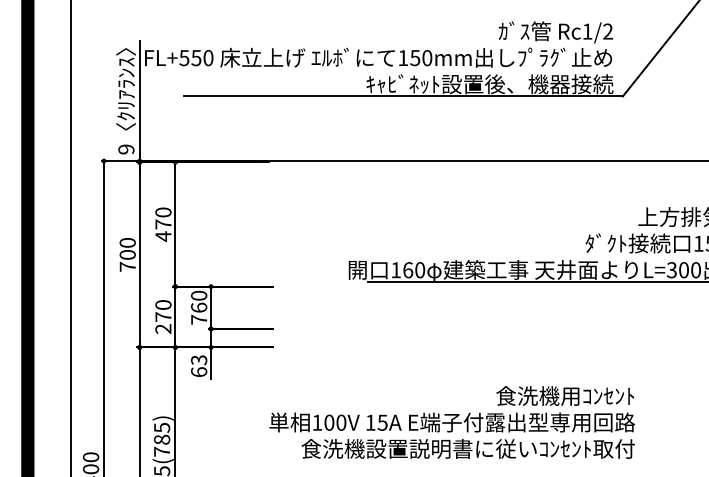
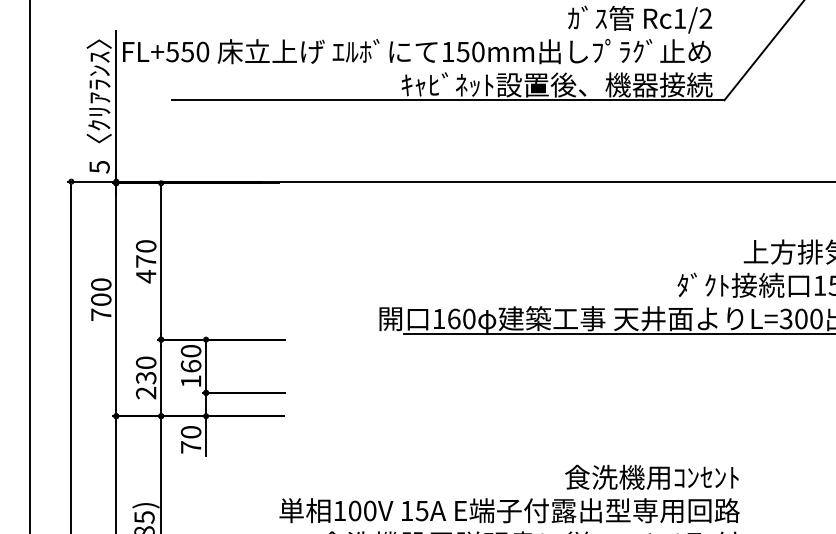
text: (126, 149) -> (99, 167), 9 -> 5
text: (163, 317) -> (146, 378), 270 -> 230
text: (198, 319) -> (190, 381), 760 -> 160
text: (199, 366) -> (191, 440), 63 -> 70

